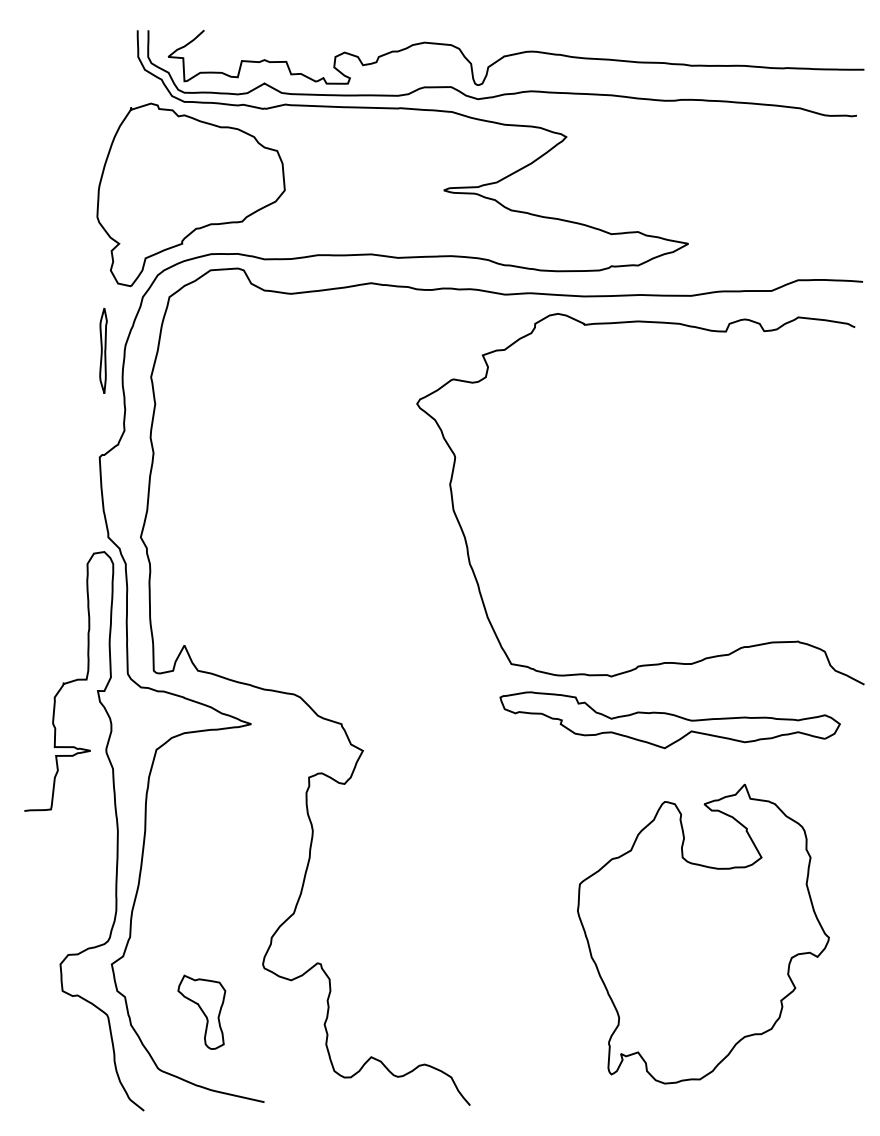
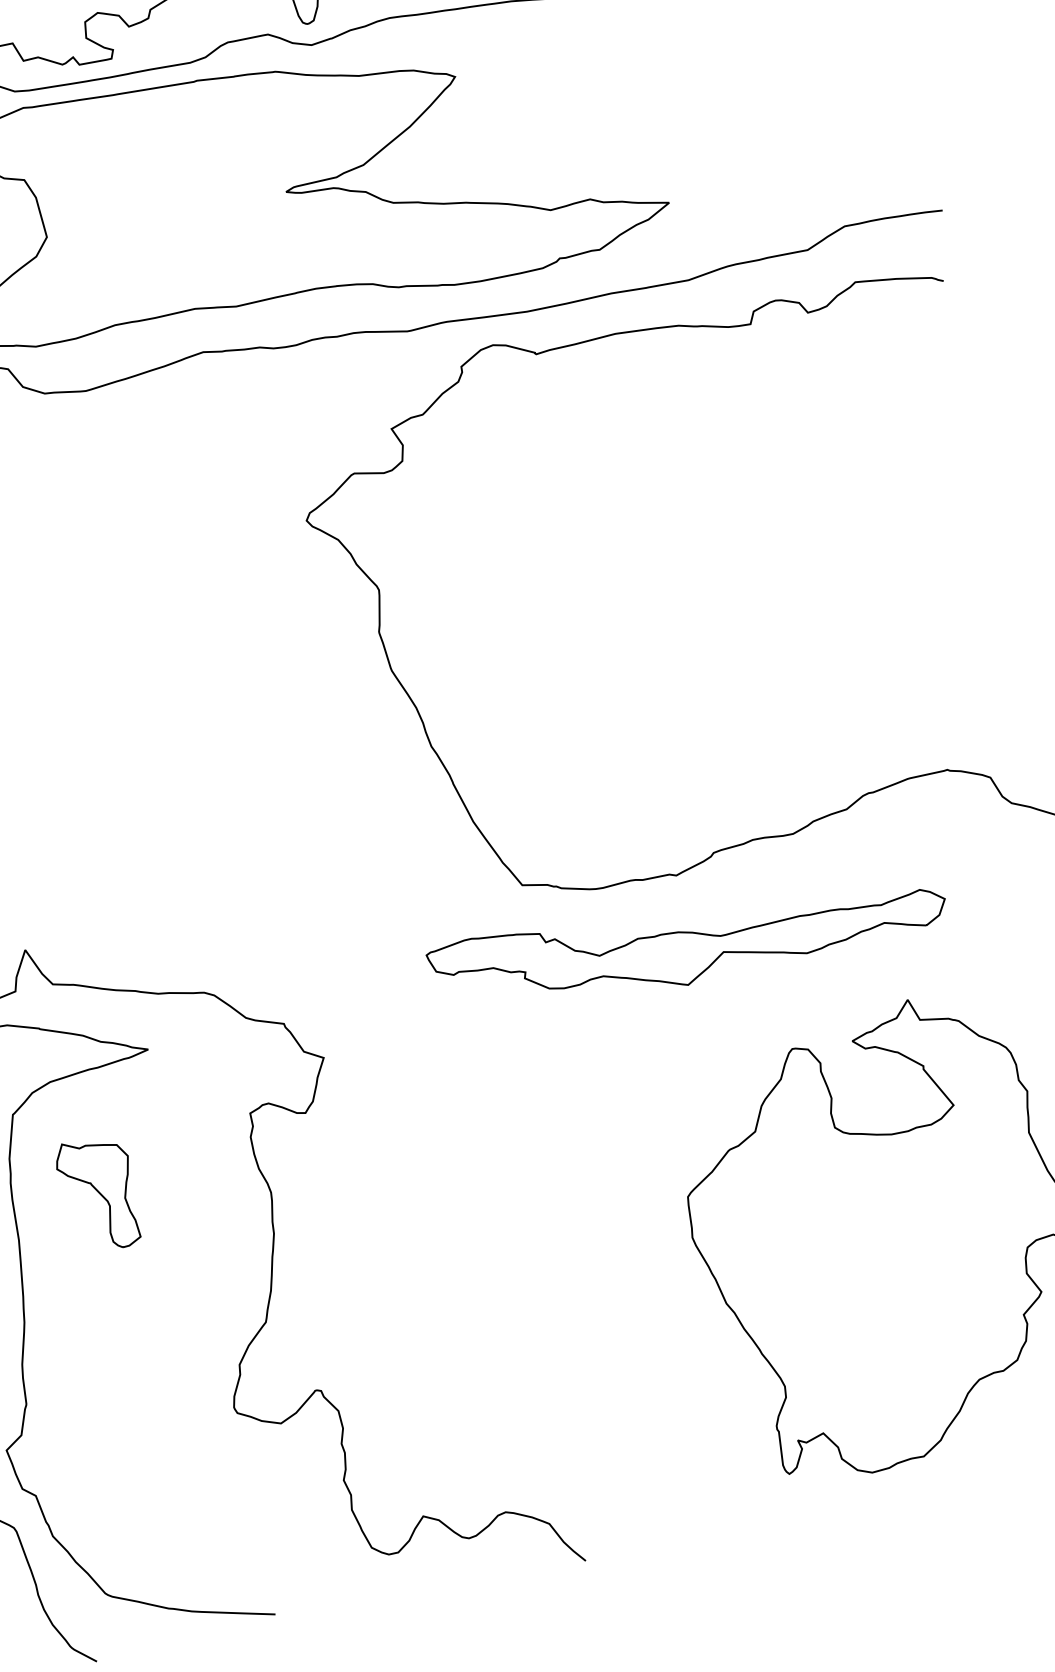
part: (669, 720) -> (687, 941), moved
part: (201, 1011) -> (97, 1193), moved

